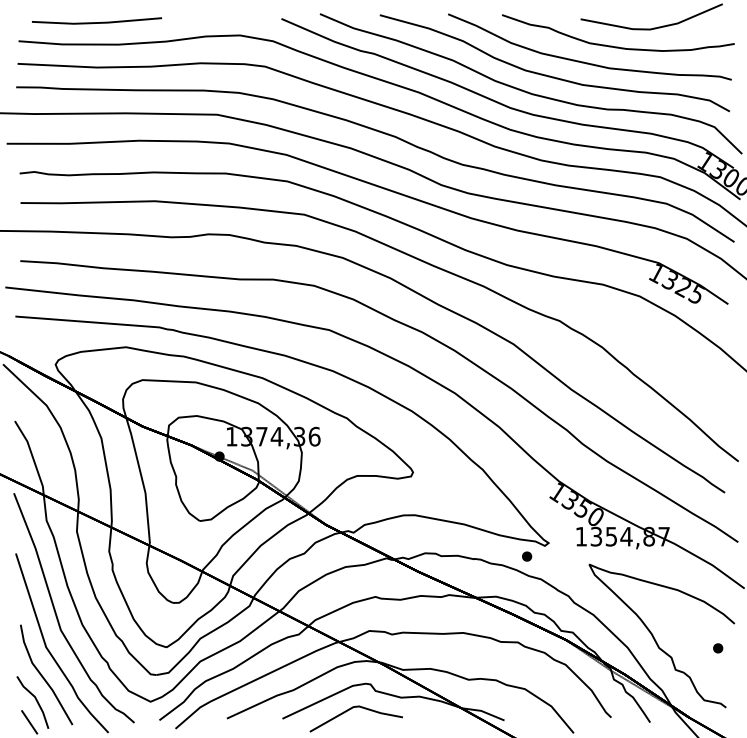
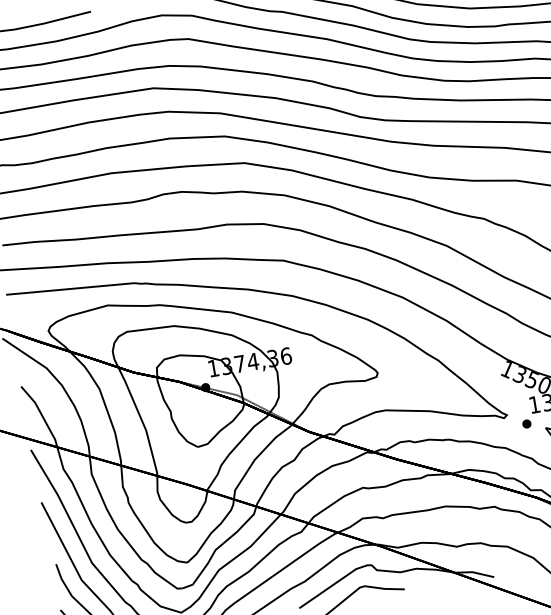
part: (527, 556) -> (527, 423), moved

